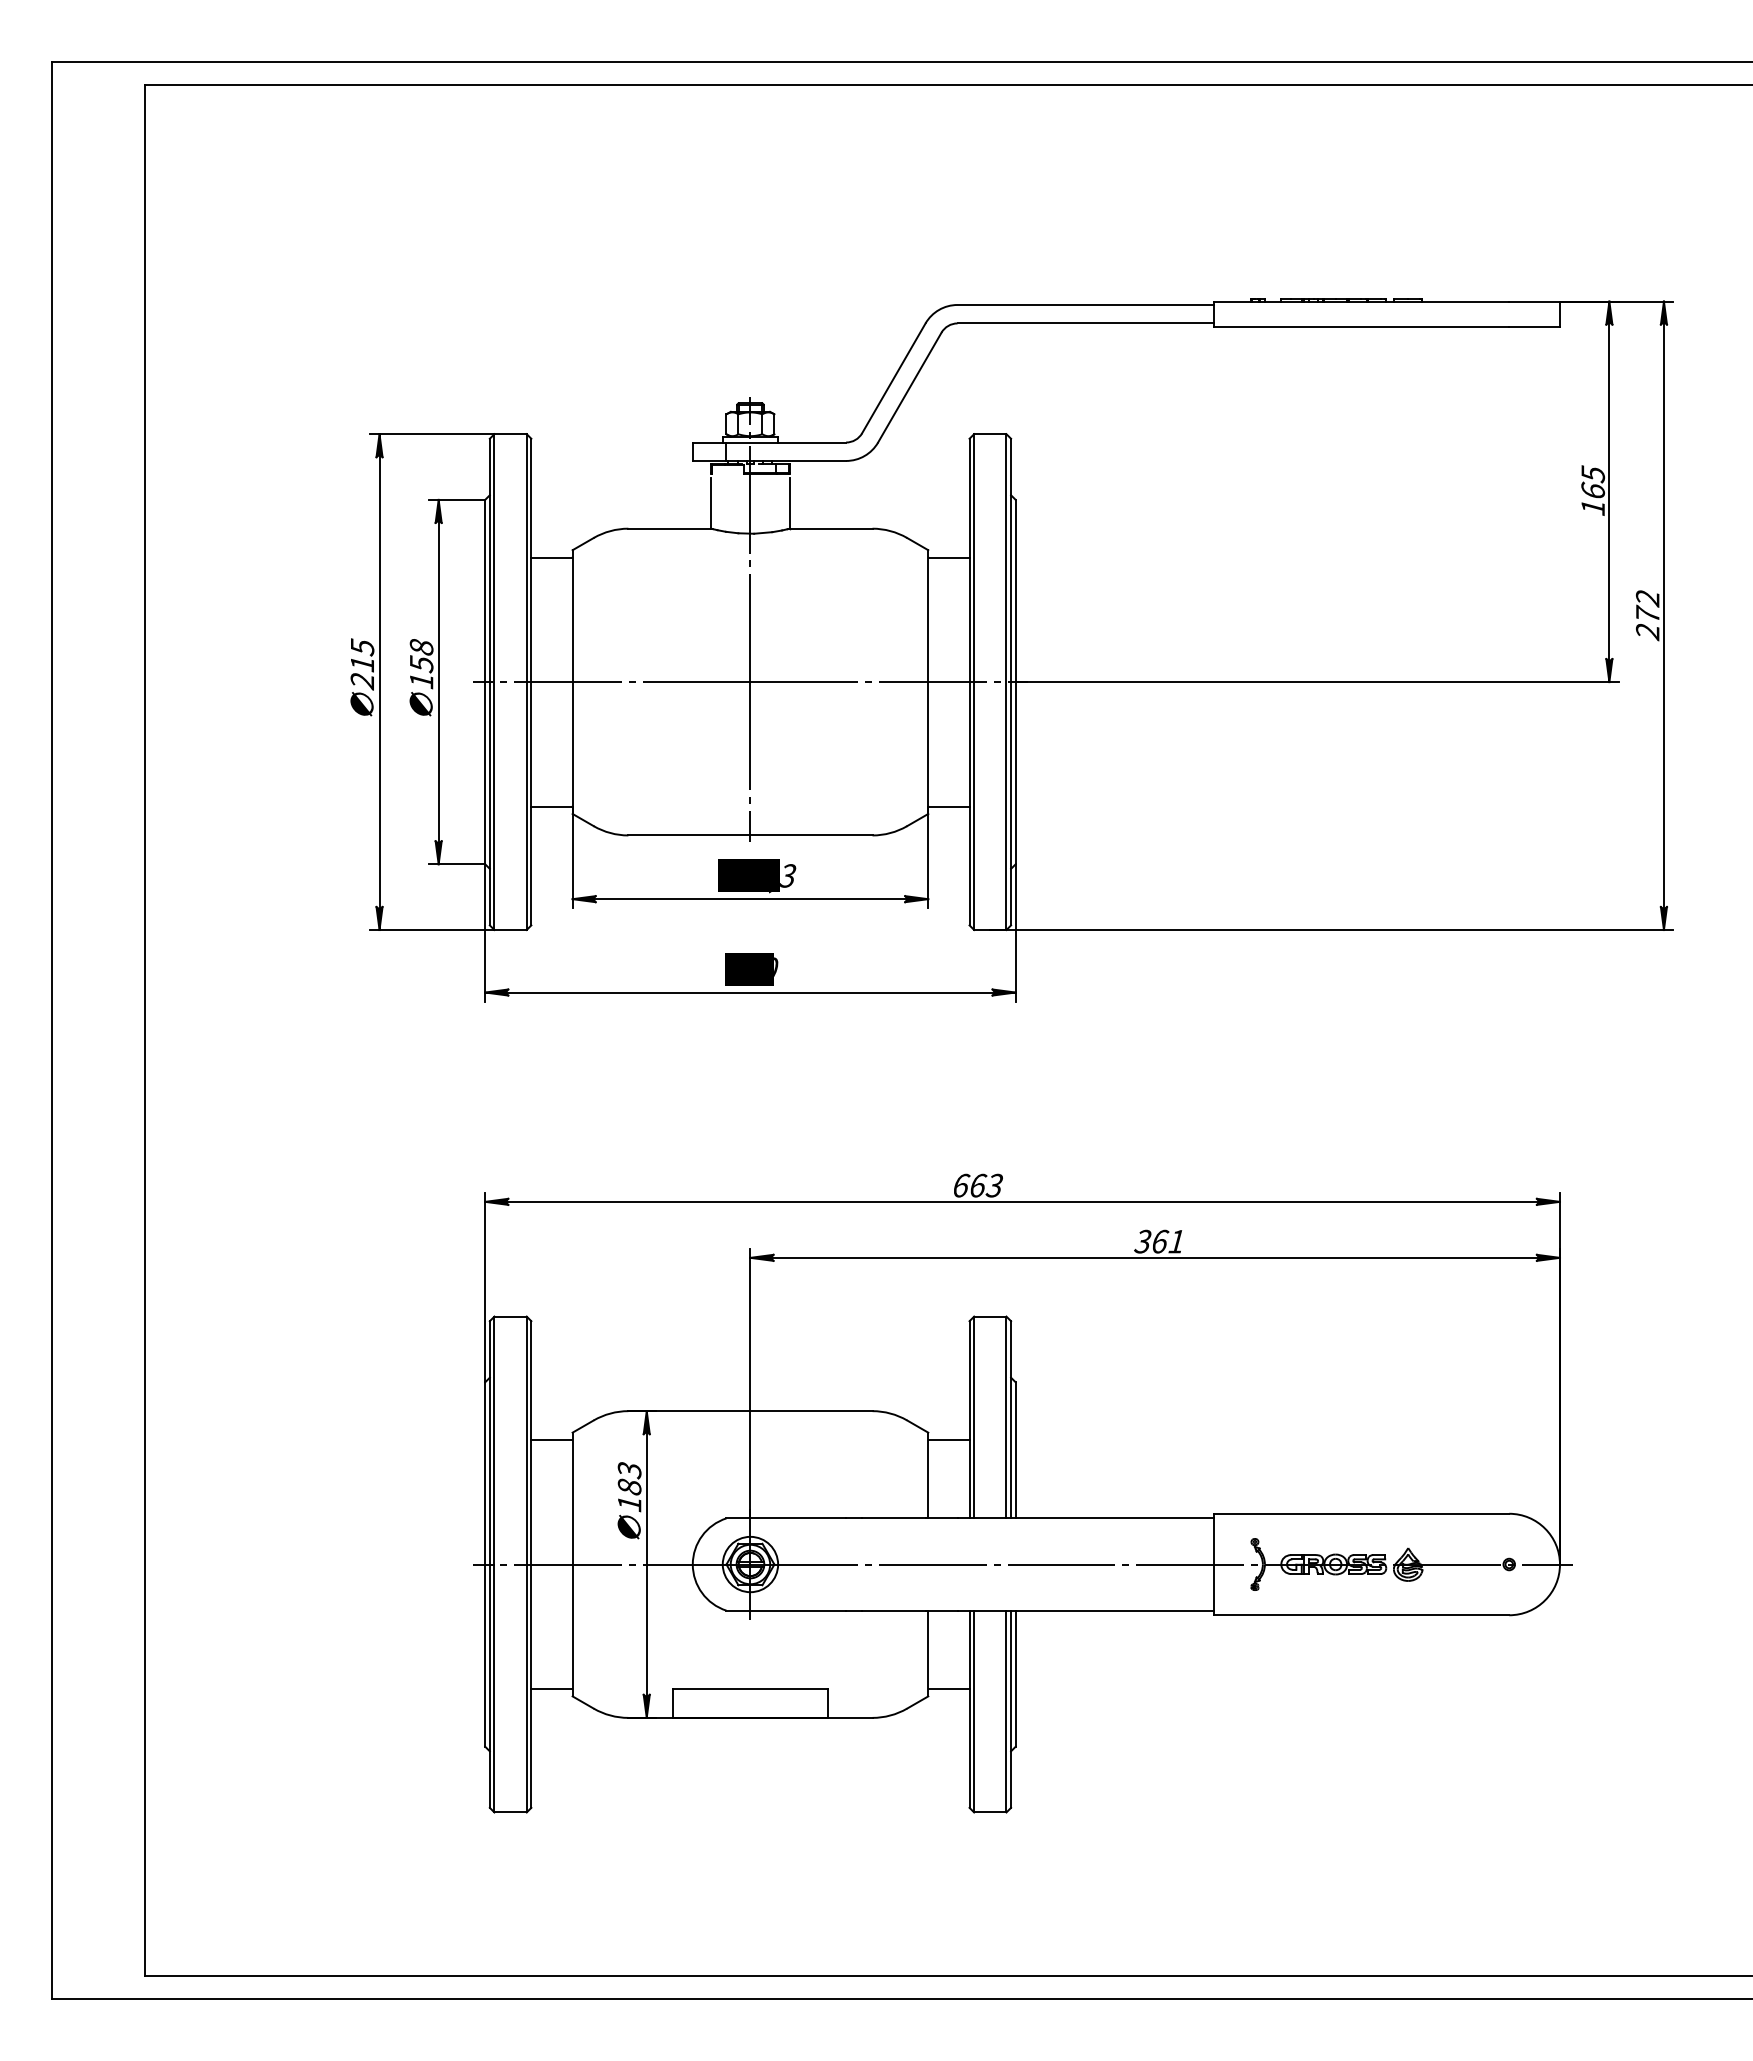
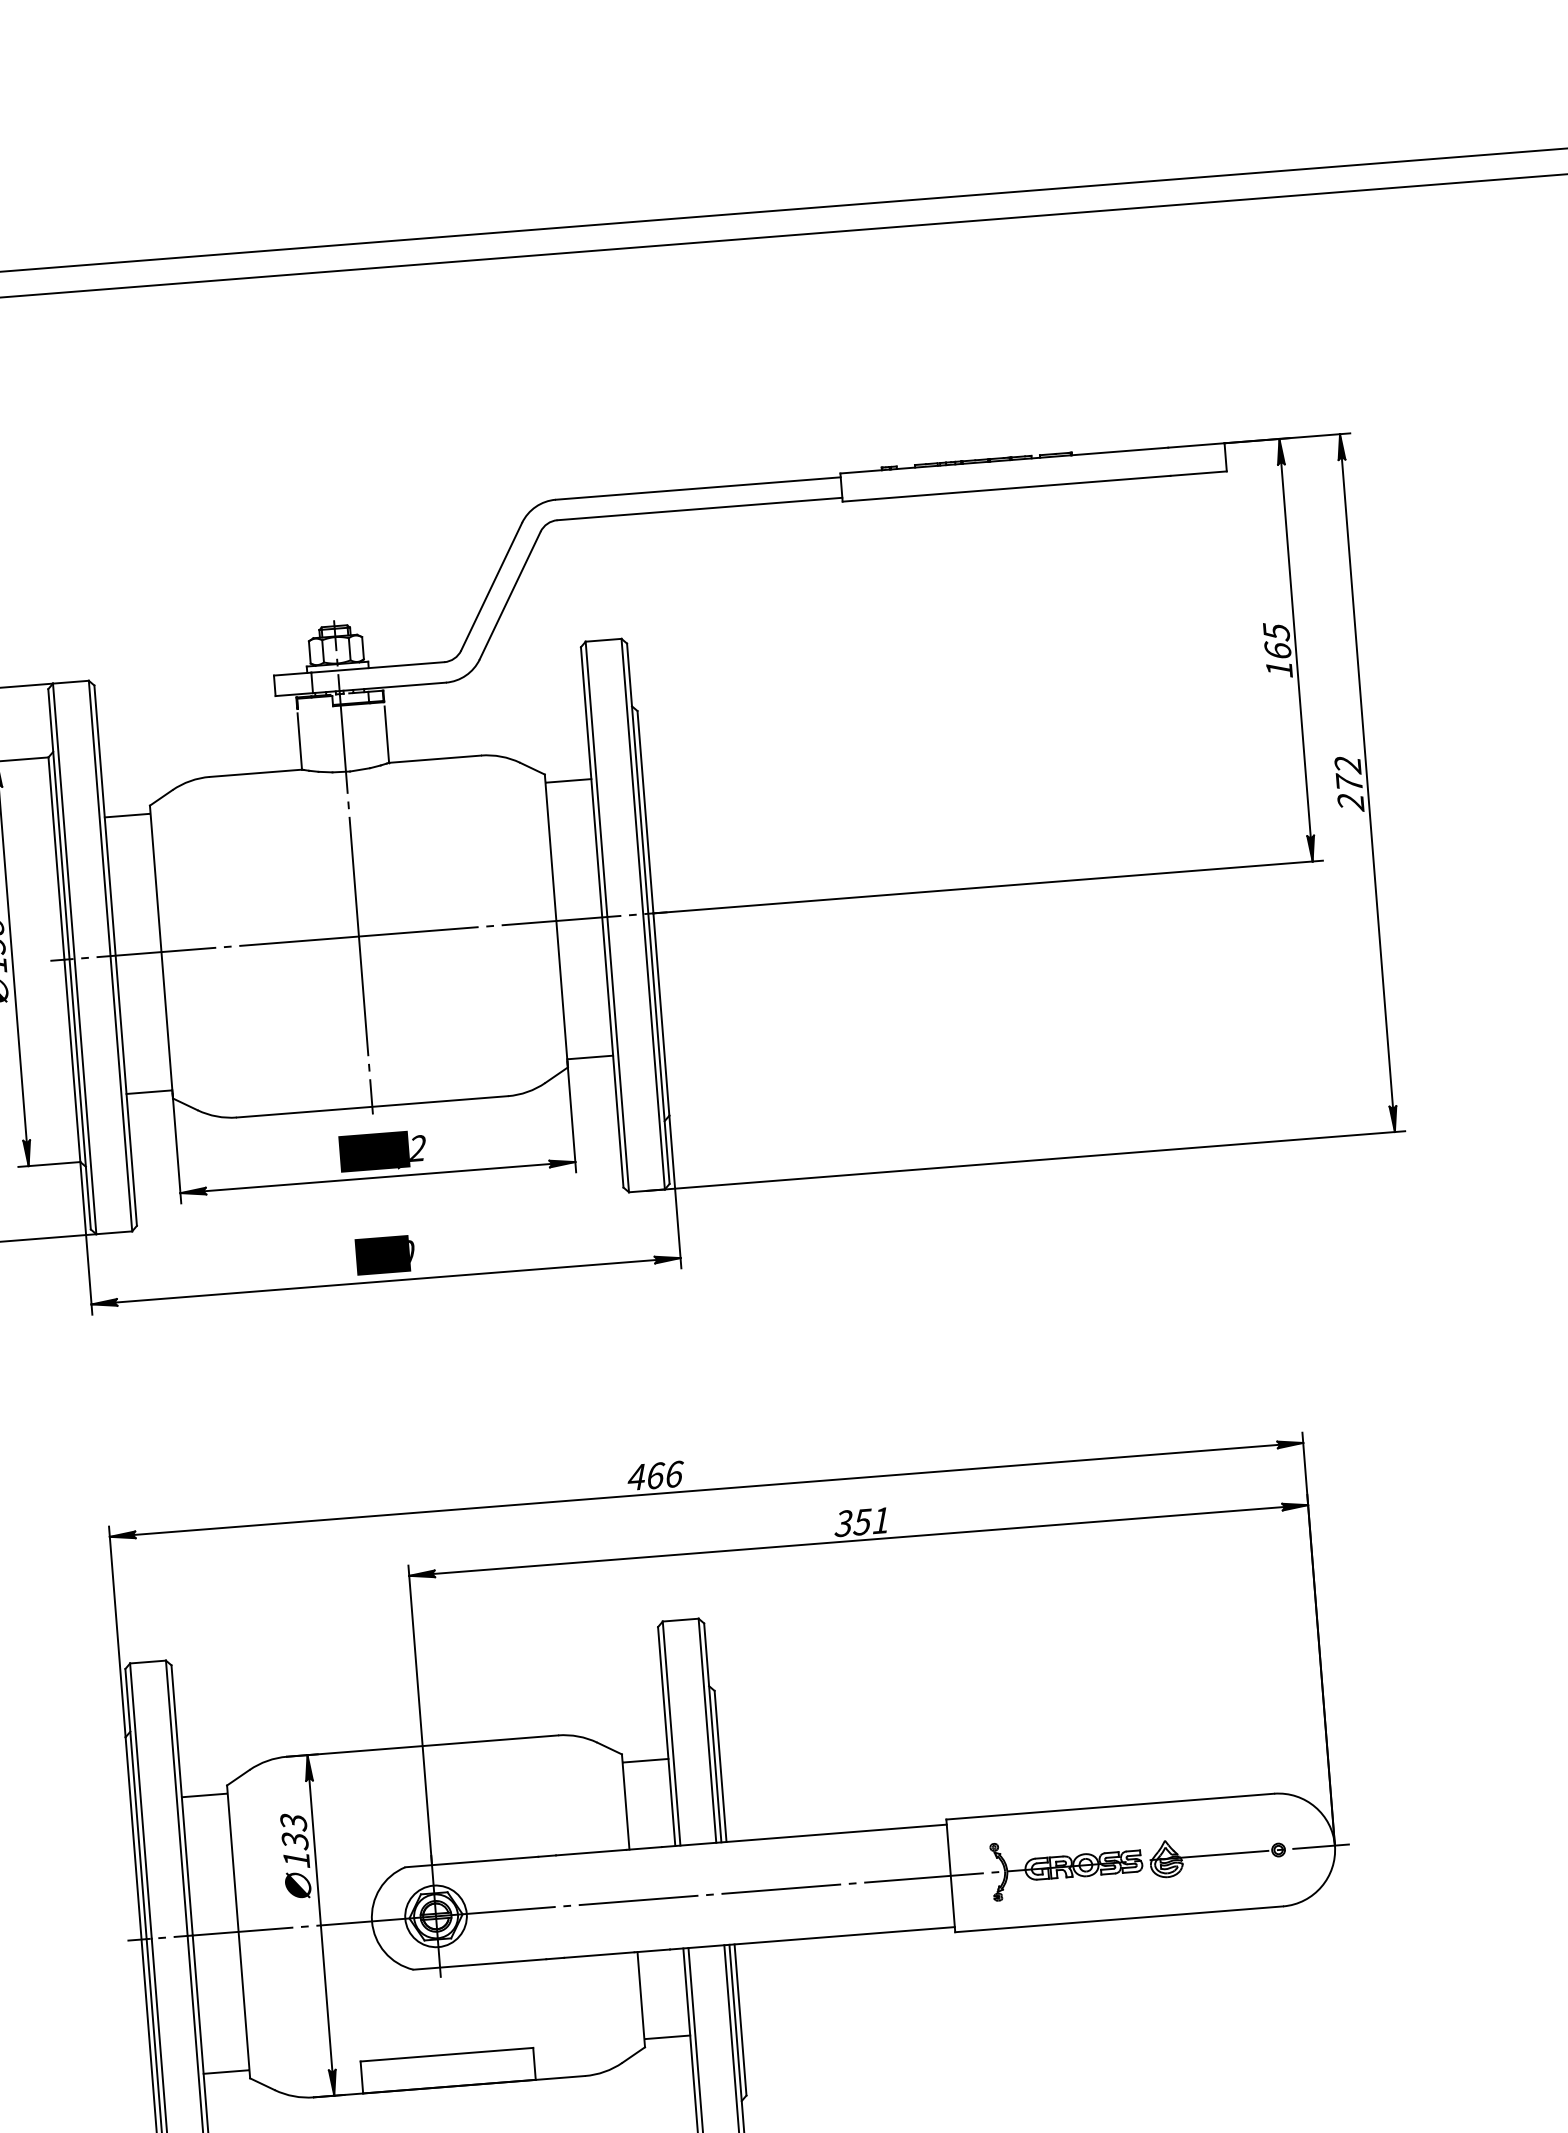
text: (788, 875) -> (418, 1147), 176,3 -> 154,2
text: (978, 1185) -> (656, 1475), 663 -> 466
text: (1159, 1241) -> (862, 1521), 361 -> 351
text: (629, 1487) -> (295, 1841), 183 -> 133

